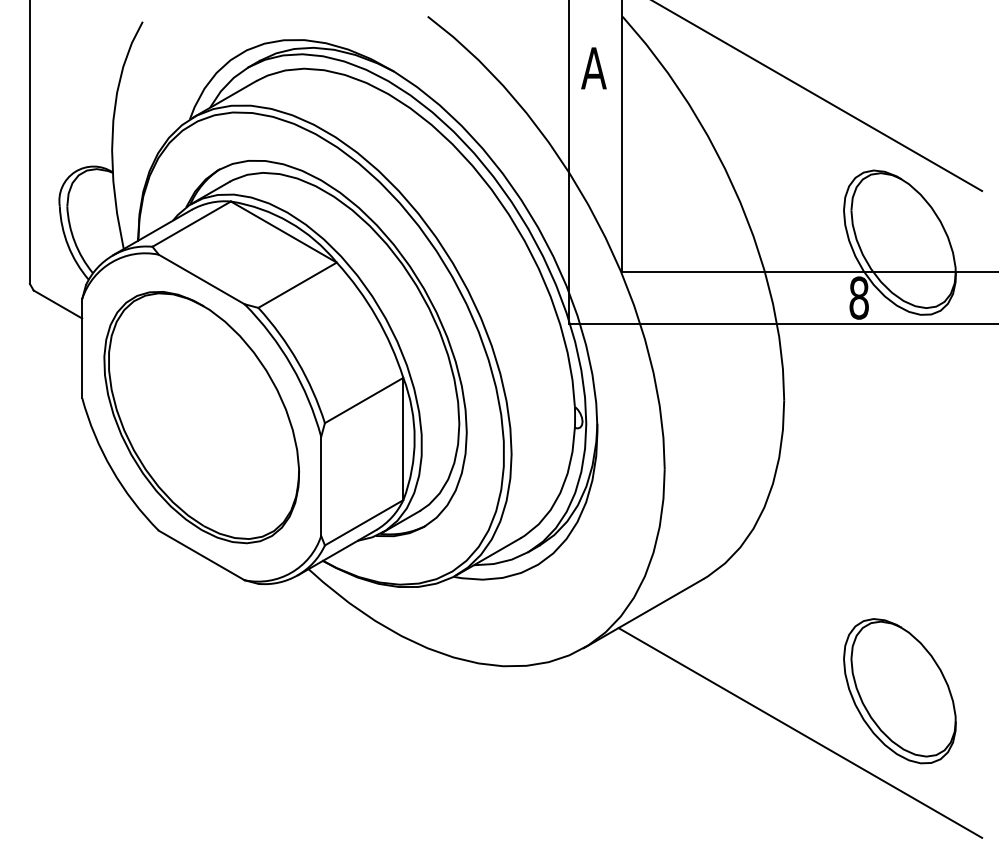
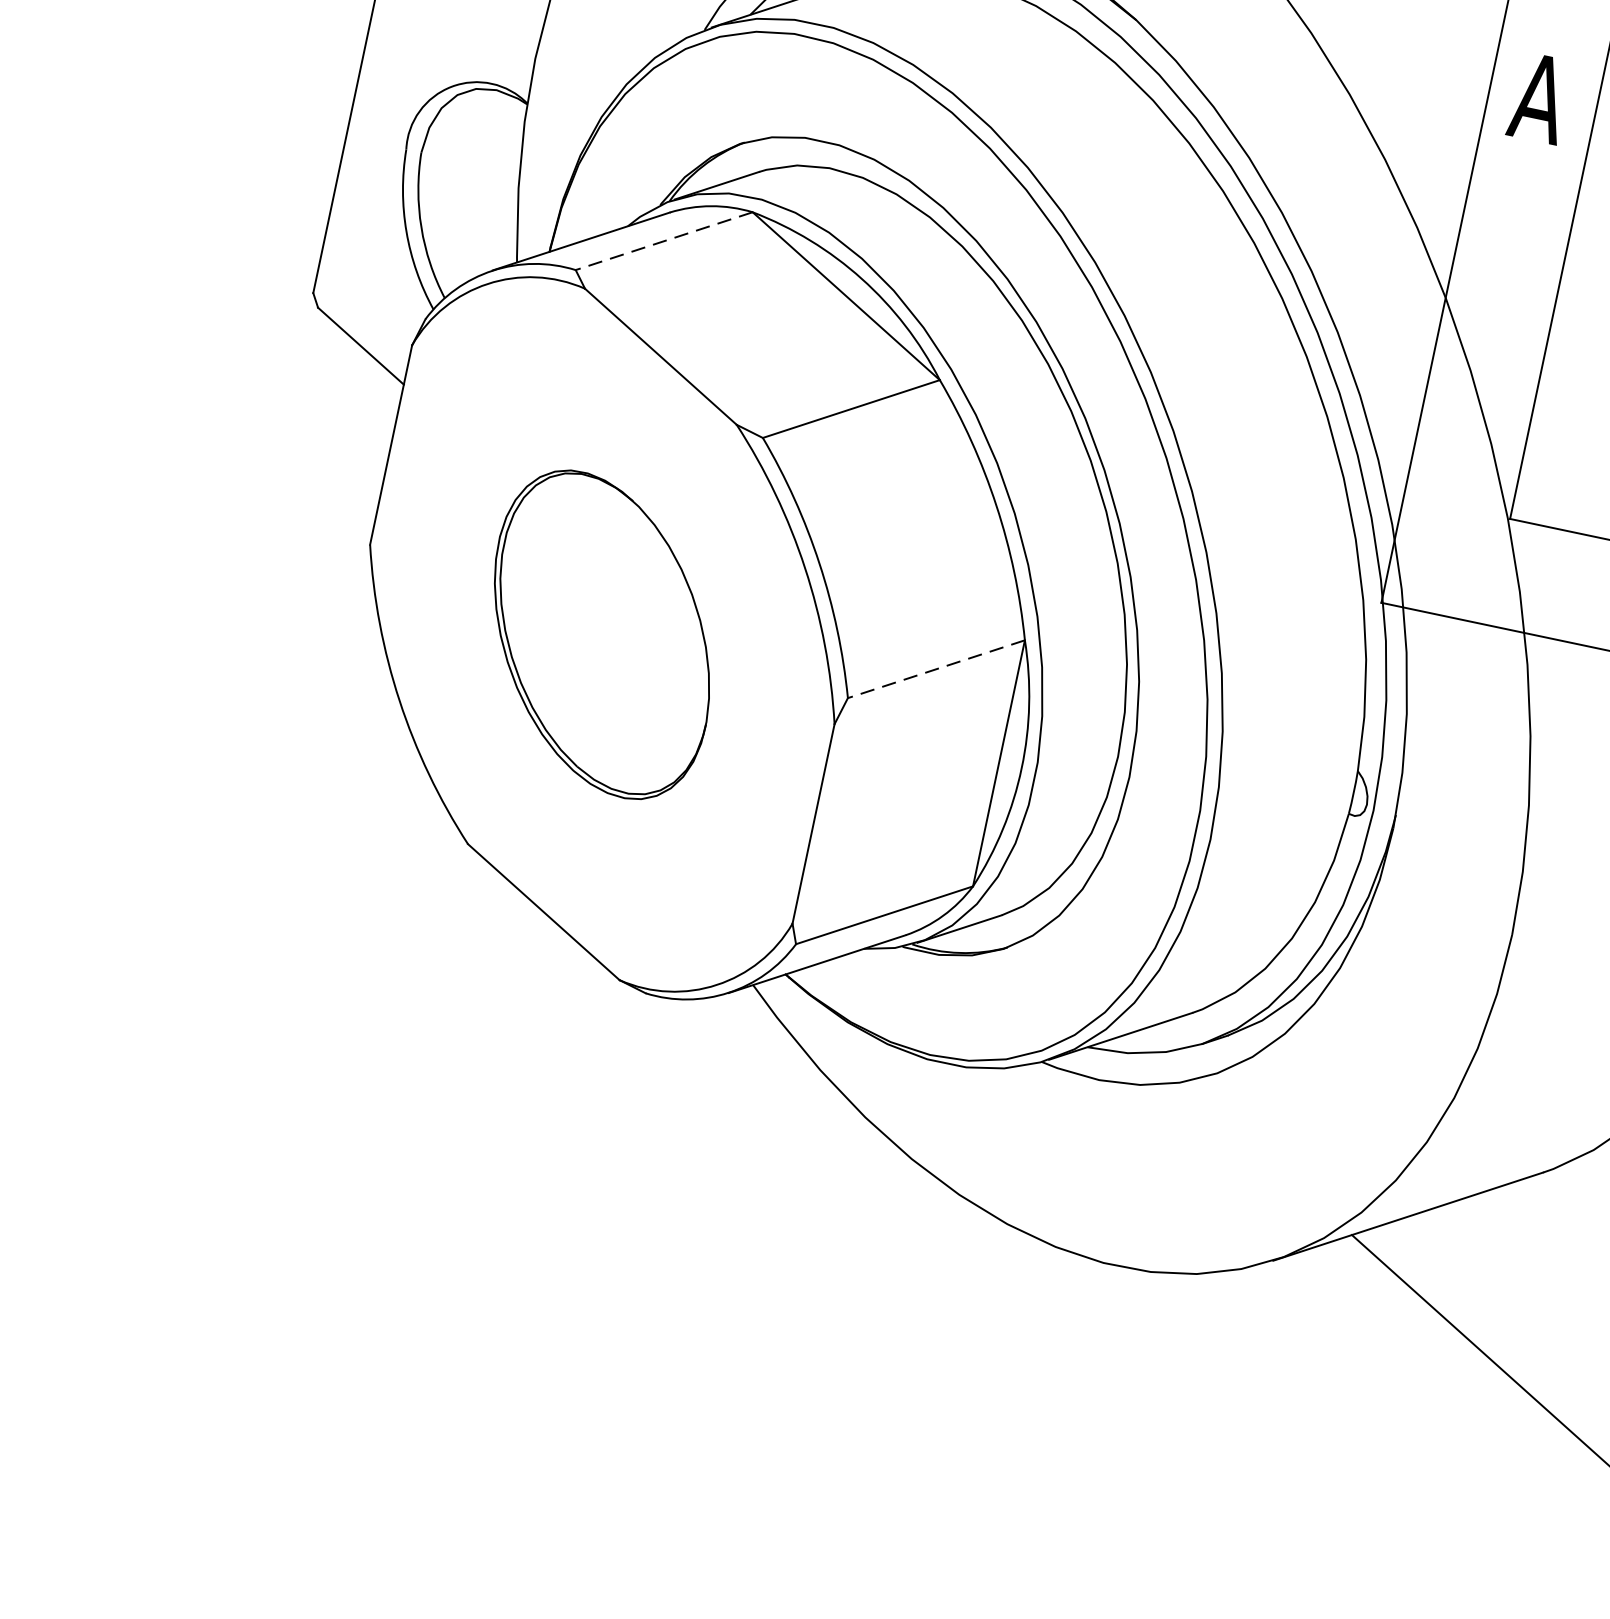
line: (191, 224) -> (663, 241), solid -> dashed
line: (363, 400) -> (935, 668), solid -> dashed
part: (201, 417) -> (601, 634), size x0.6

